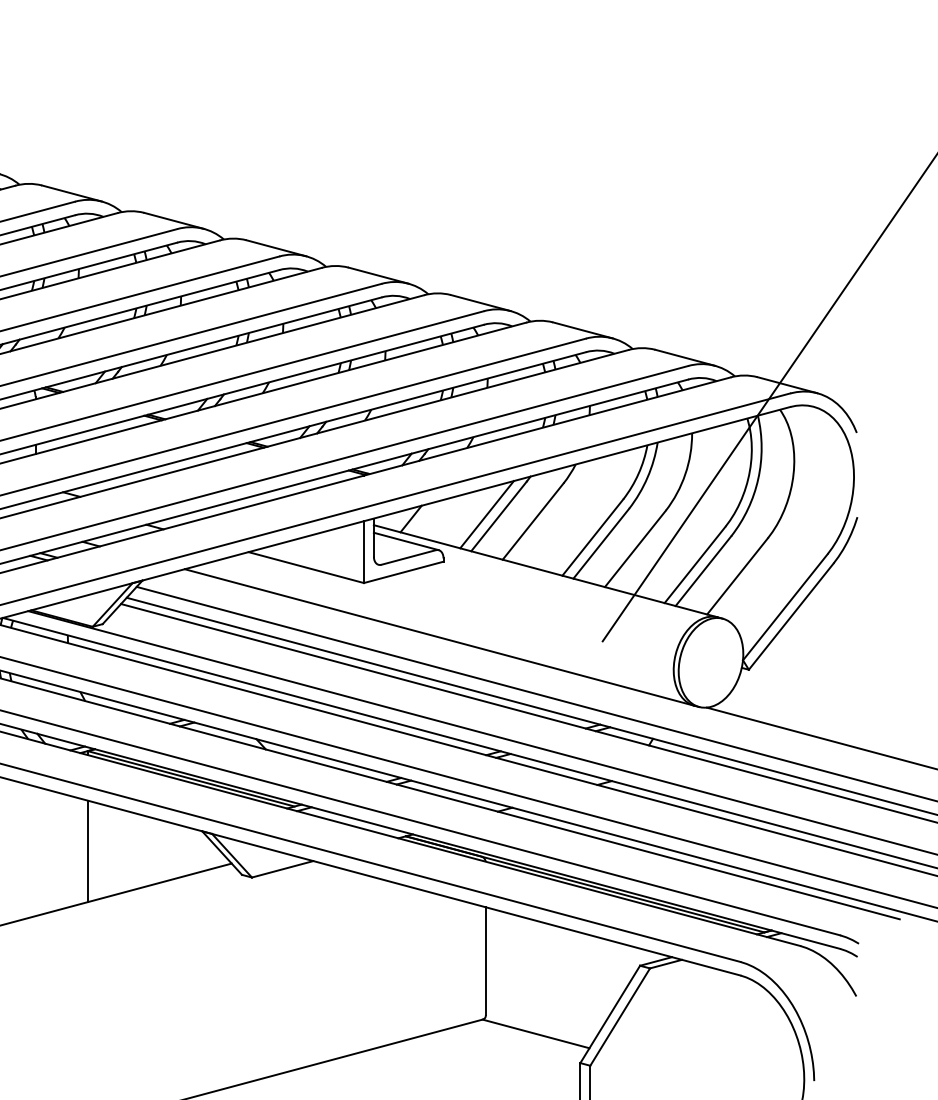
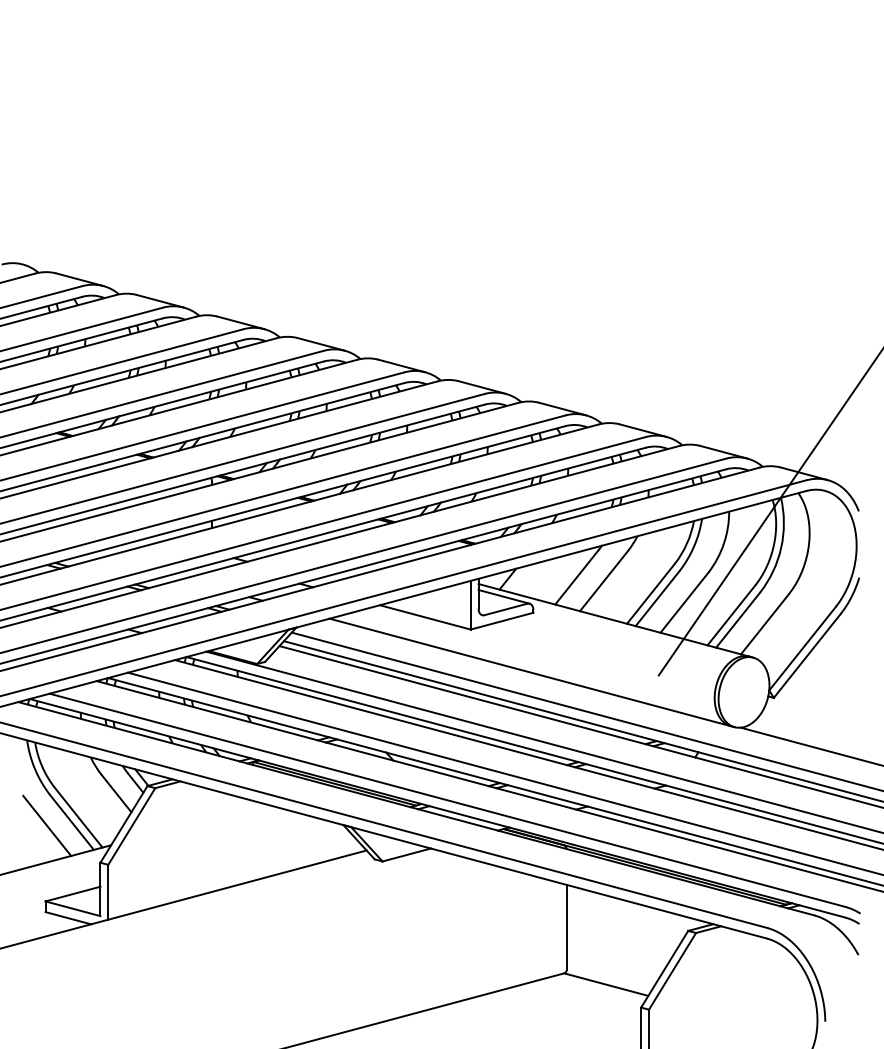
line: (486, 514) -> (567, 575), removed
line: (88, 850) -> (253, 840), removed

